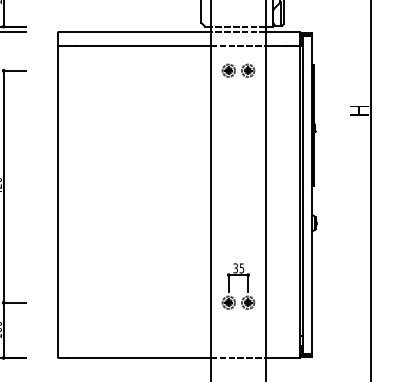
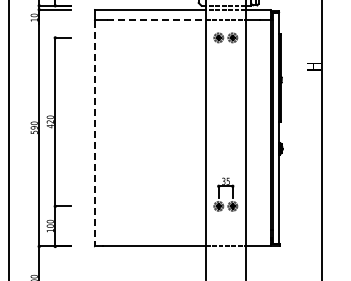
line: (143, 46) -> (156, 20), solid -> dashed
line: (57, 202) -> (94, 133), solid -> dashed

